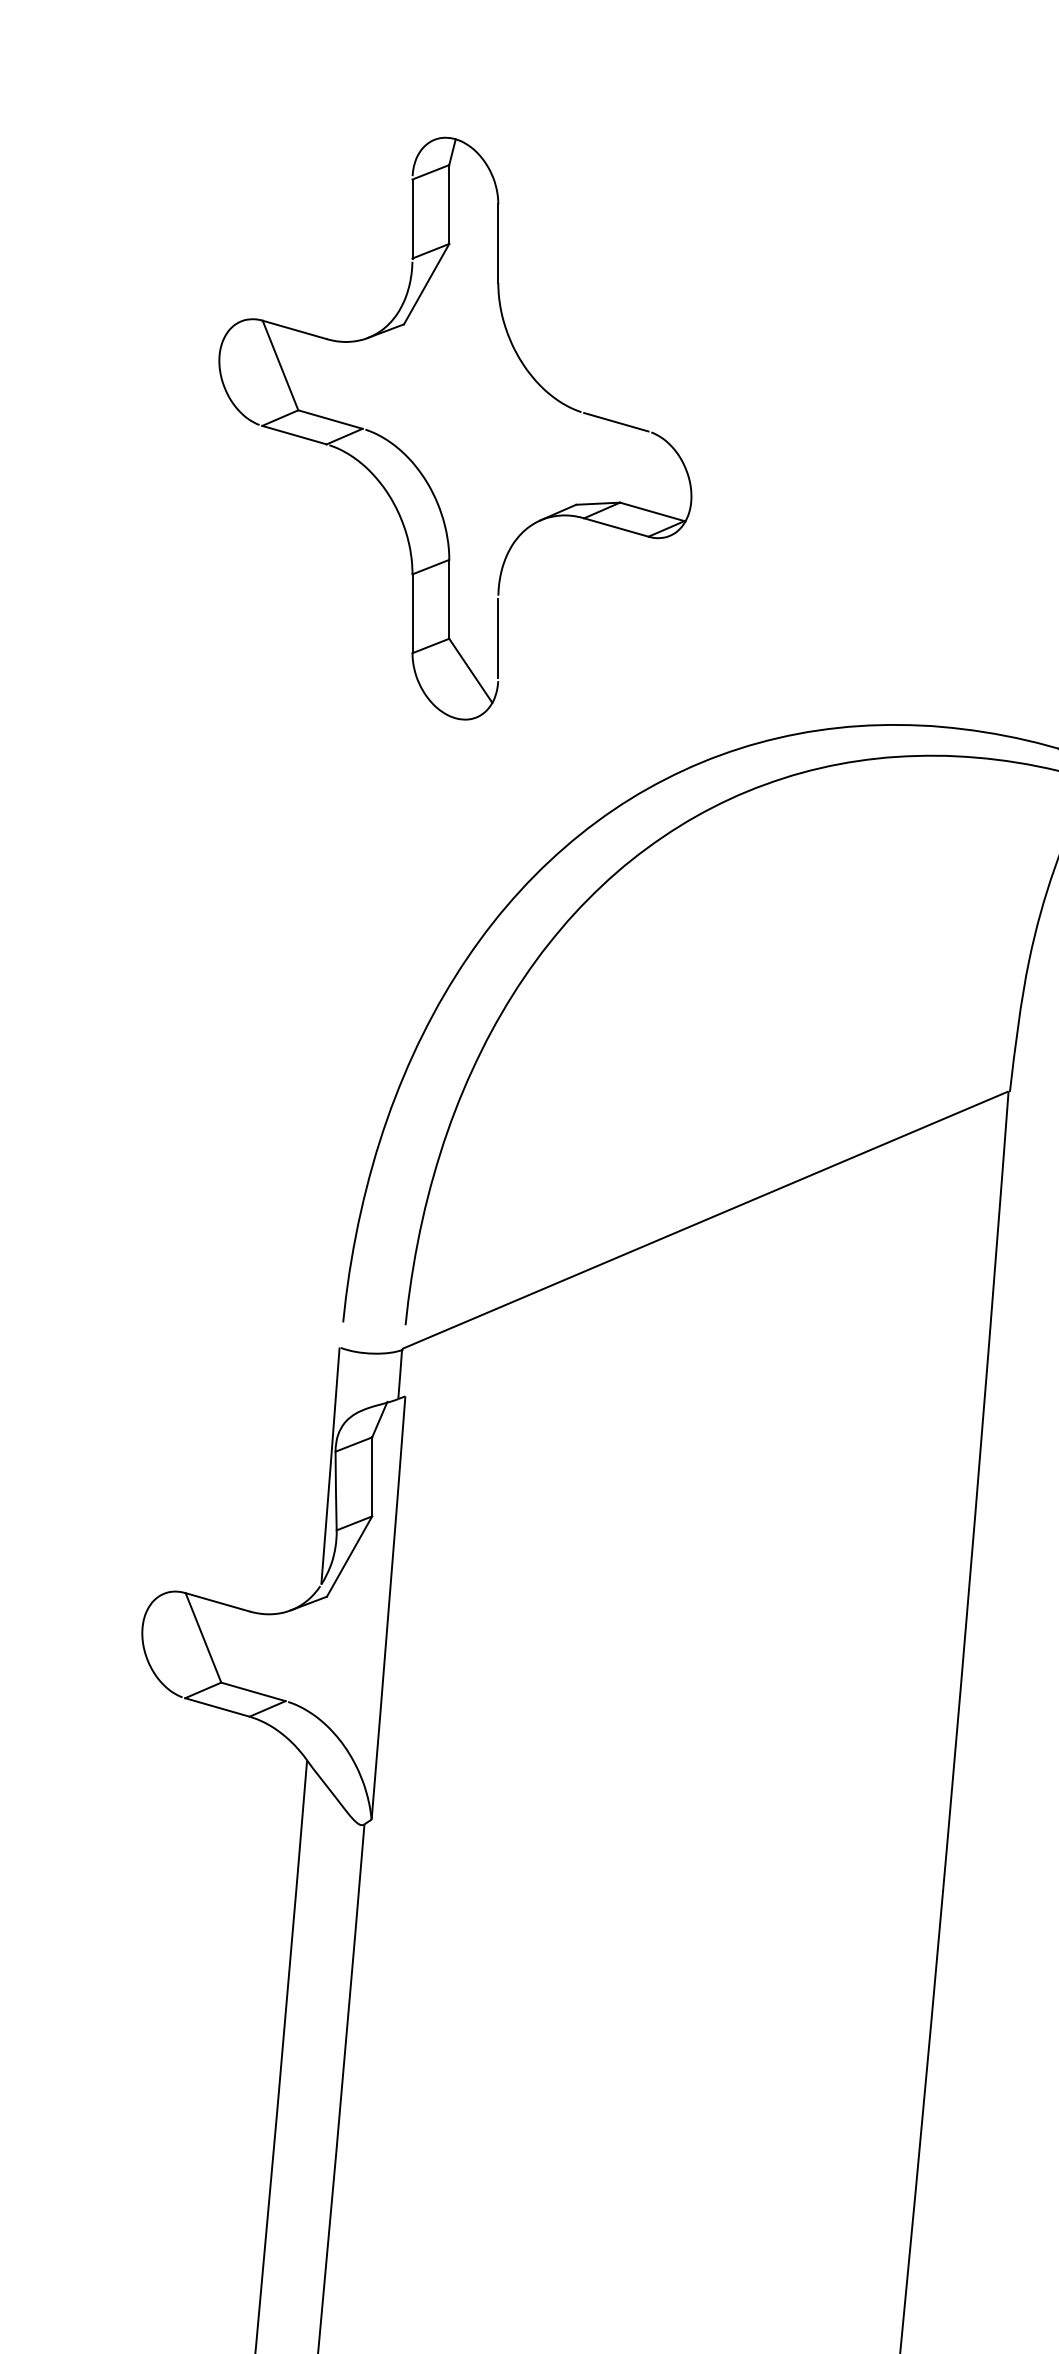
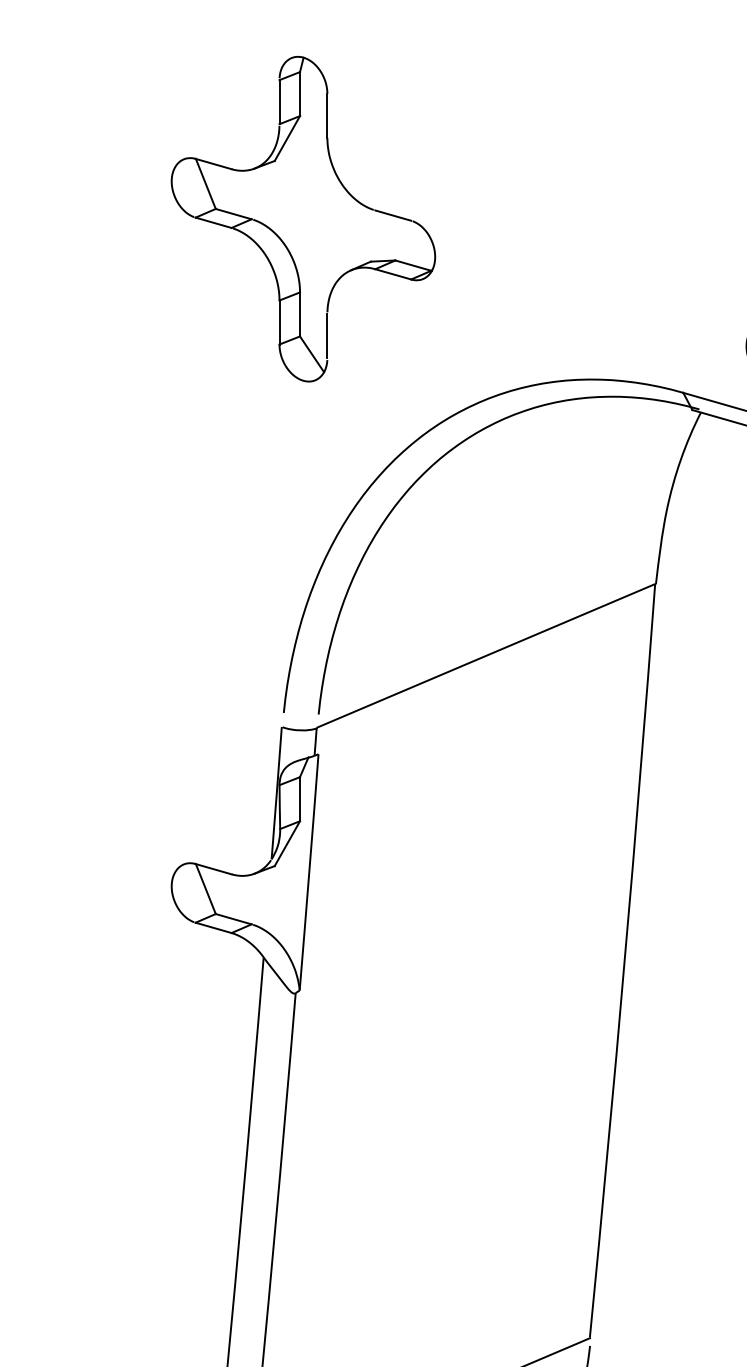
part: (416, 463) -> (281, 238), moved

